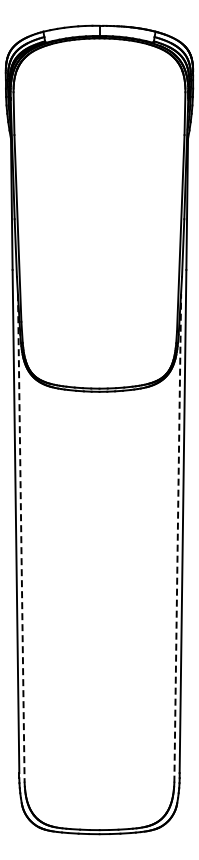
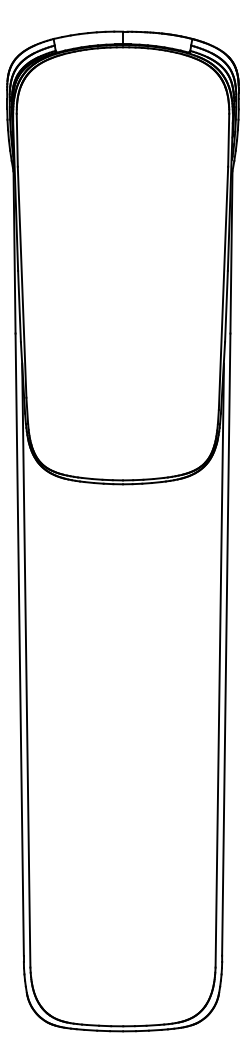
line: (177, 537) -> (219, 664), dashed -> solid
line: (21, 538) -> (26, 665), dashed -> solid

